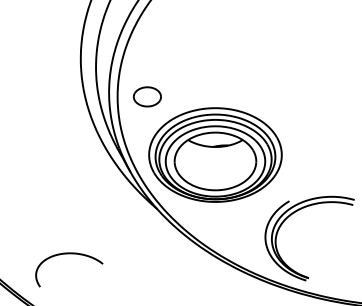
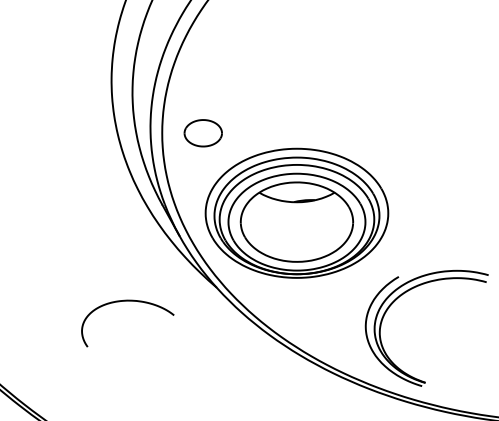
curve: (69, 253) -> (127, 301), moved

